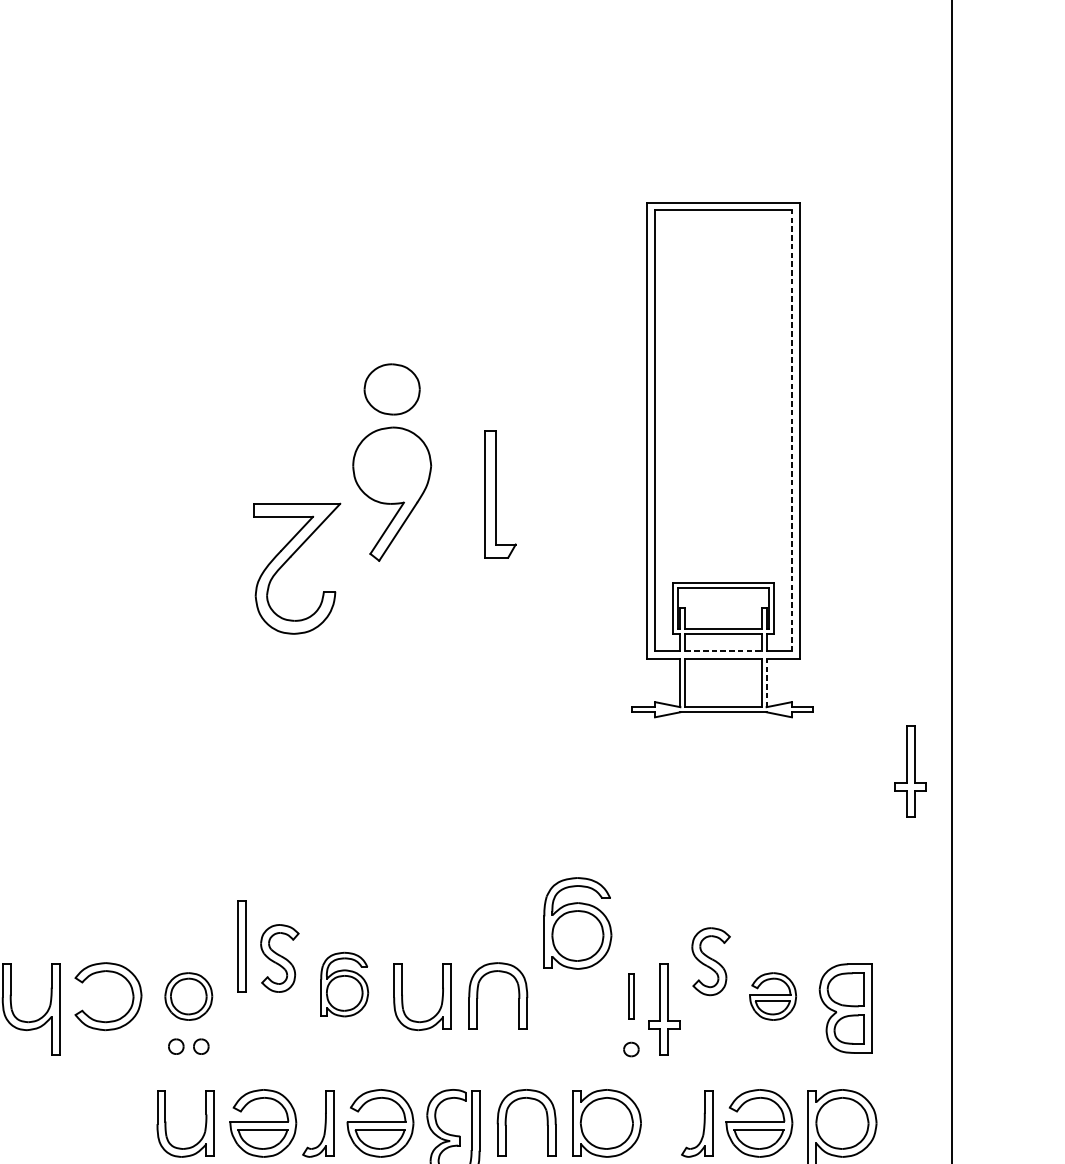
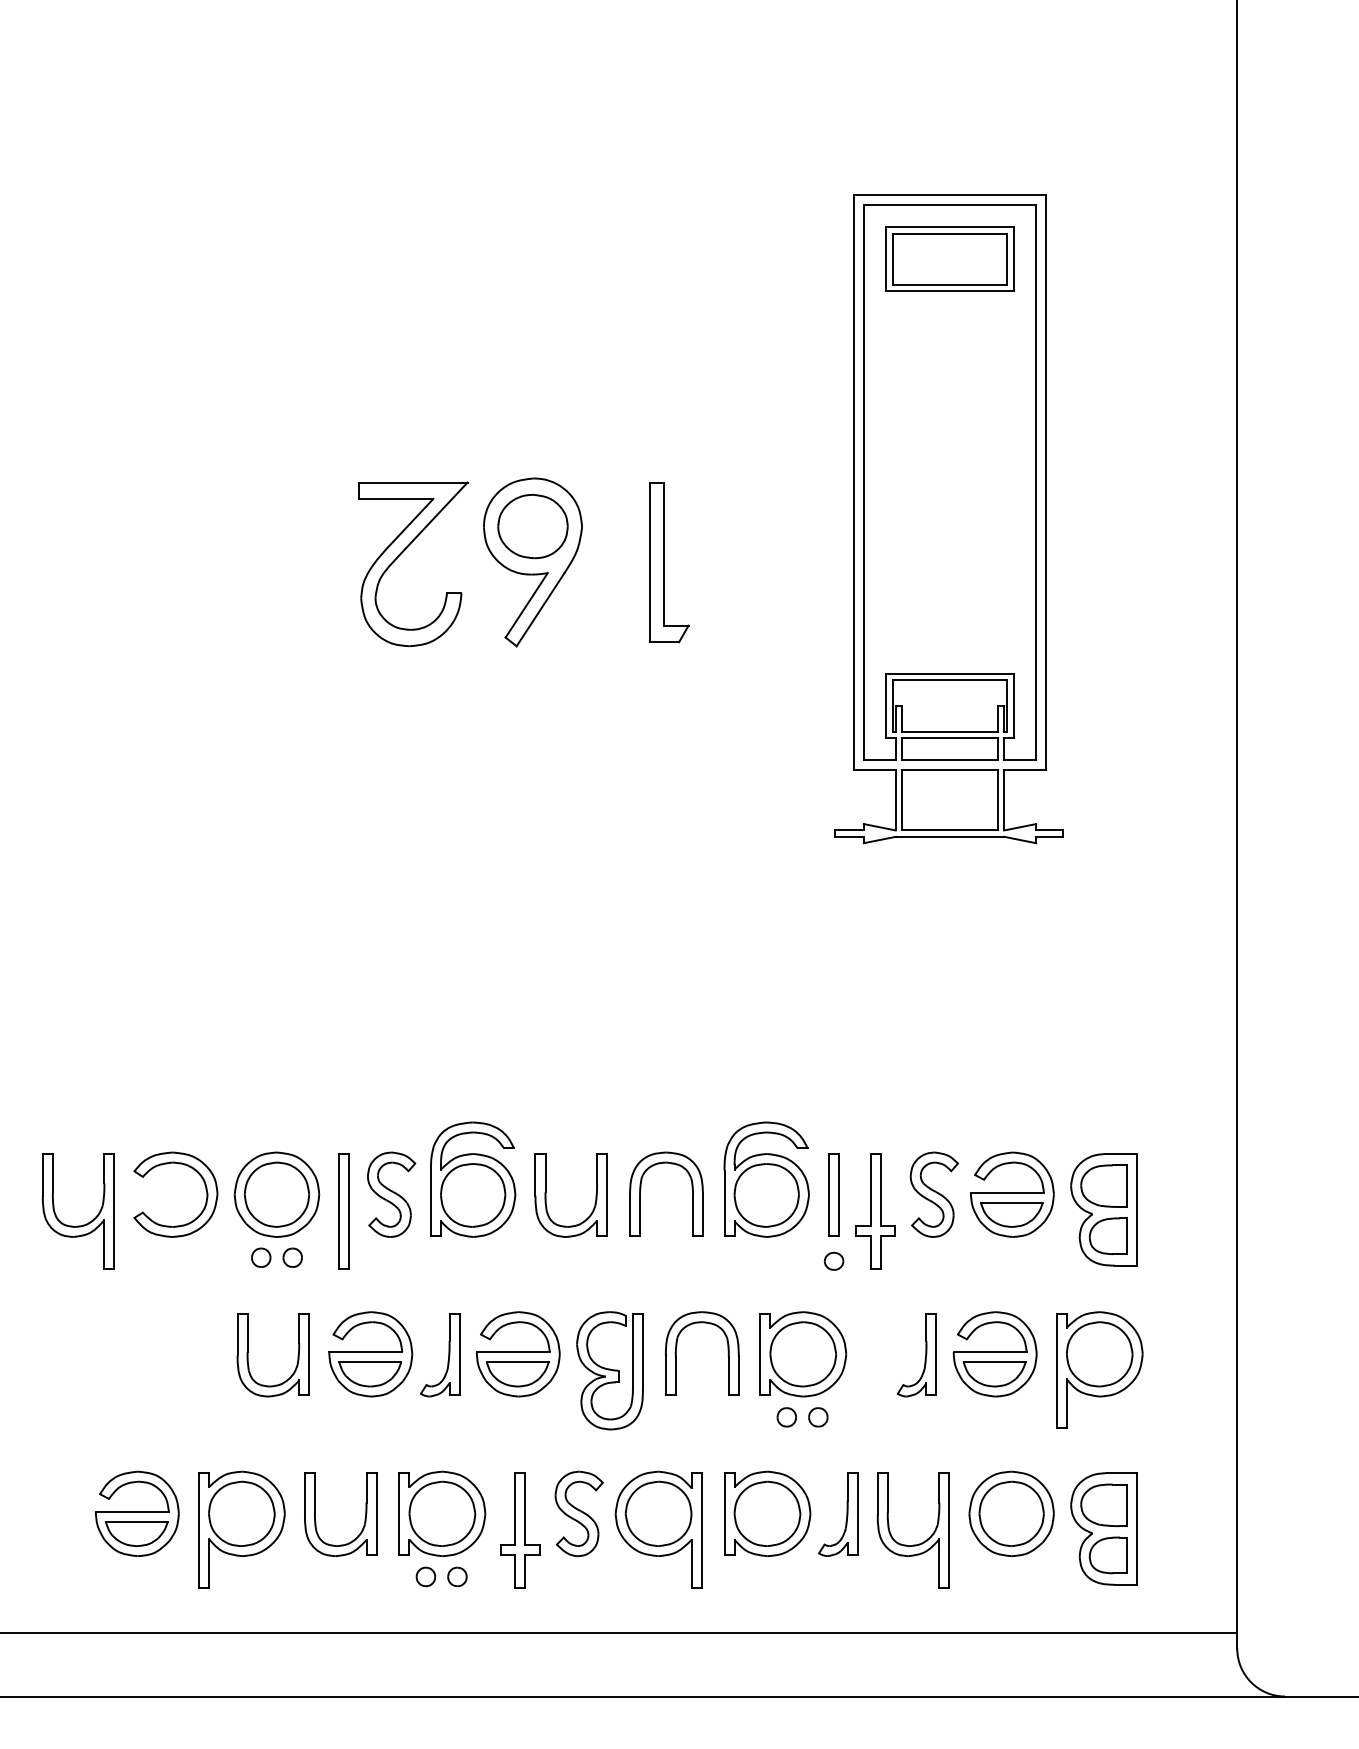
part: (723, 252) -> (949, 258), added
part: (391, 389) -> (532, 526), moved
line: (792, 430) -> (1036, 482), dashed -> solid
part: (288, 560) -> (402, 553), moved
line: (723, 651) -> (950, 760), dashed -> solid
line: (766, 682) -> (1004, 799), dashed -> solid
part: (910, 771) -> (1185, 911), removed
part: (577, 923) -> (766, 1179), moved
part: (241, 947) -> (343, 1211), moved
part: (279, 958) -> (391, 1194), moved
part: (711, 961) -> (934, 1194), moved
part: (344, 984) -> (473, 1179), size x1.43
part: (188, 996) -> (276, 1194), size x1.43
part: (630, 996) -> (833, 1194), size x1.43
part: (773, 996) -> (1012, 1194), size x1.43

